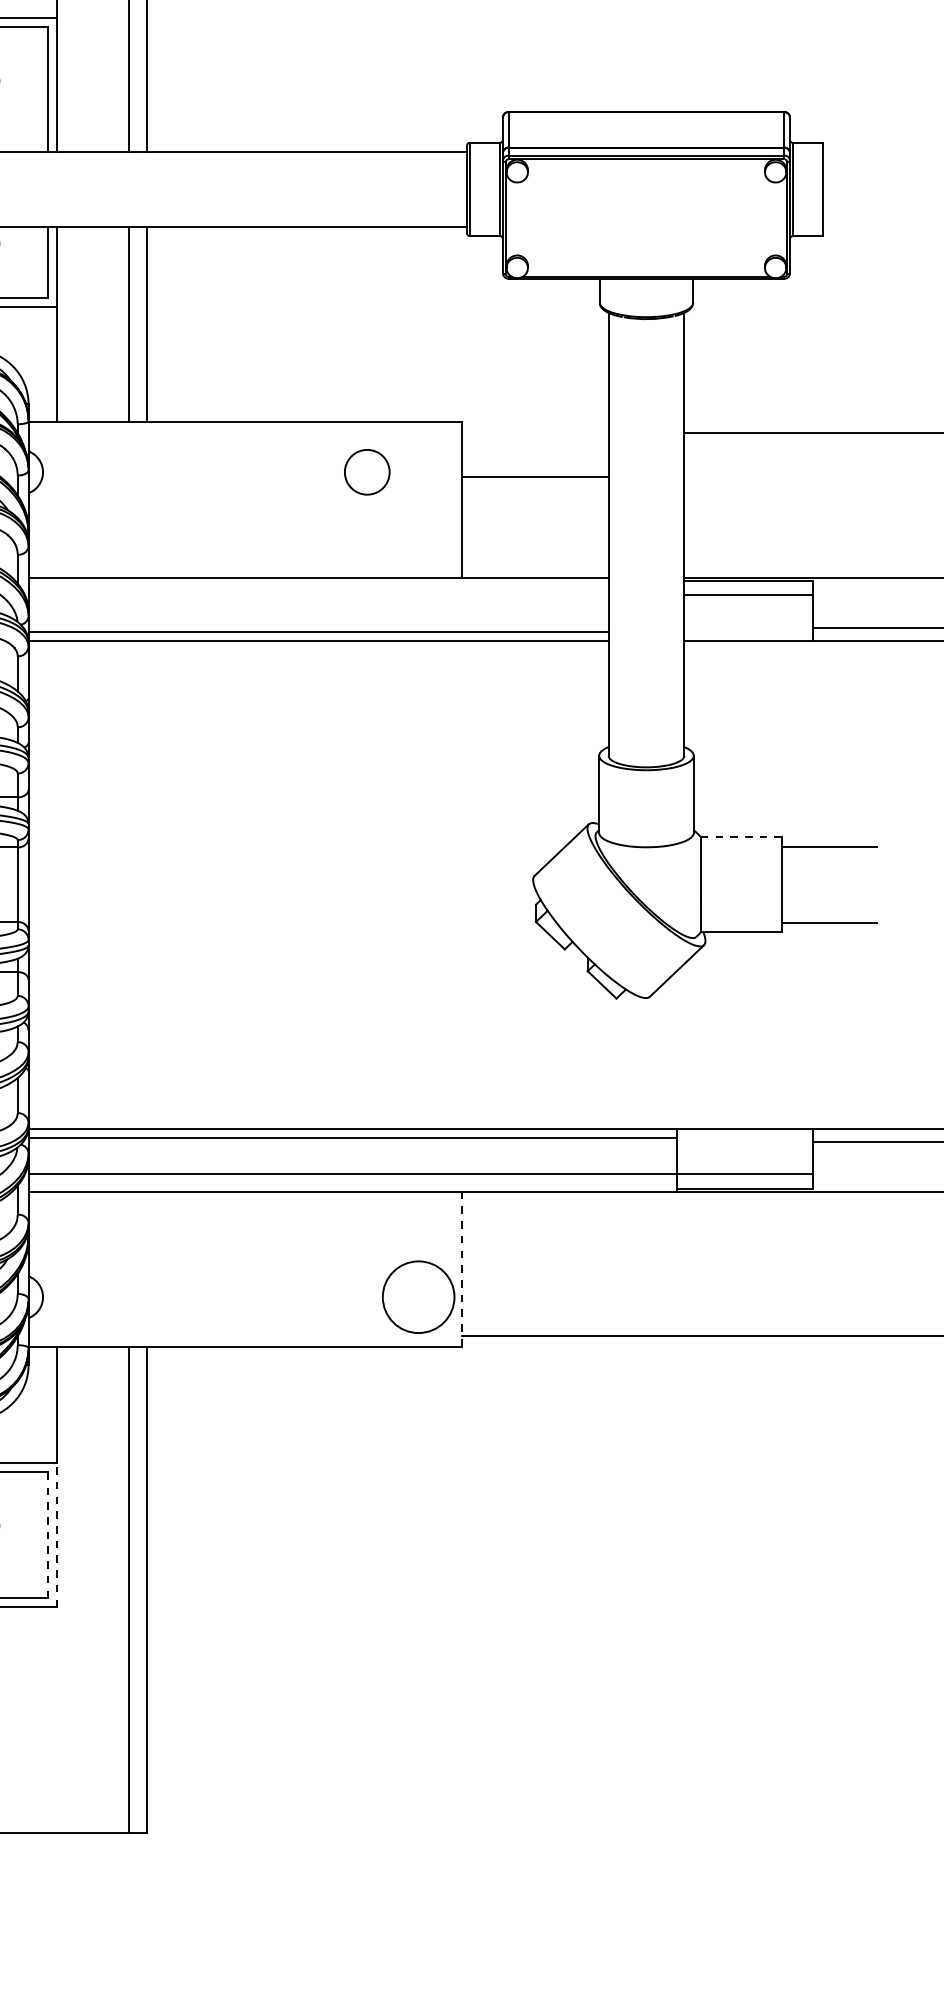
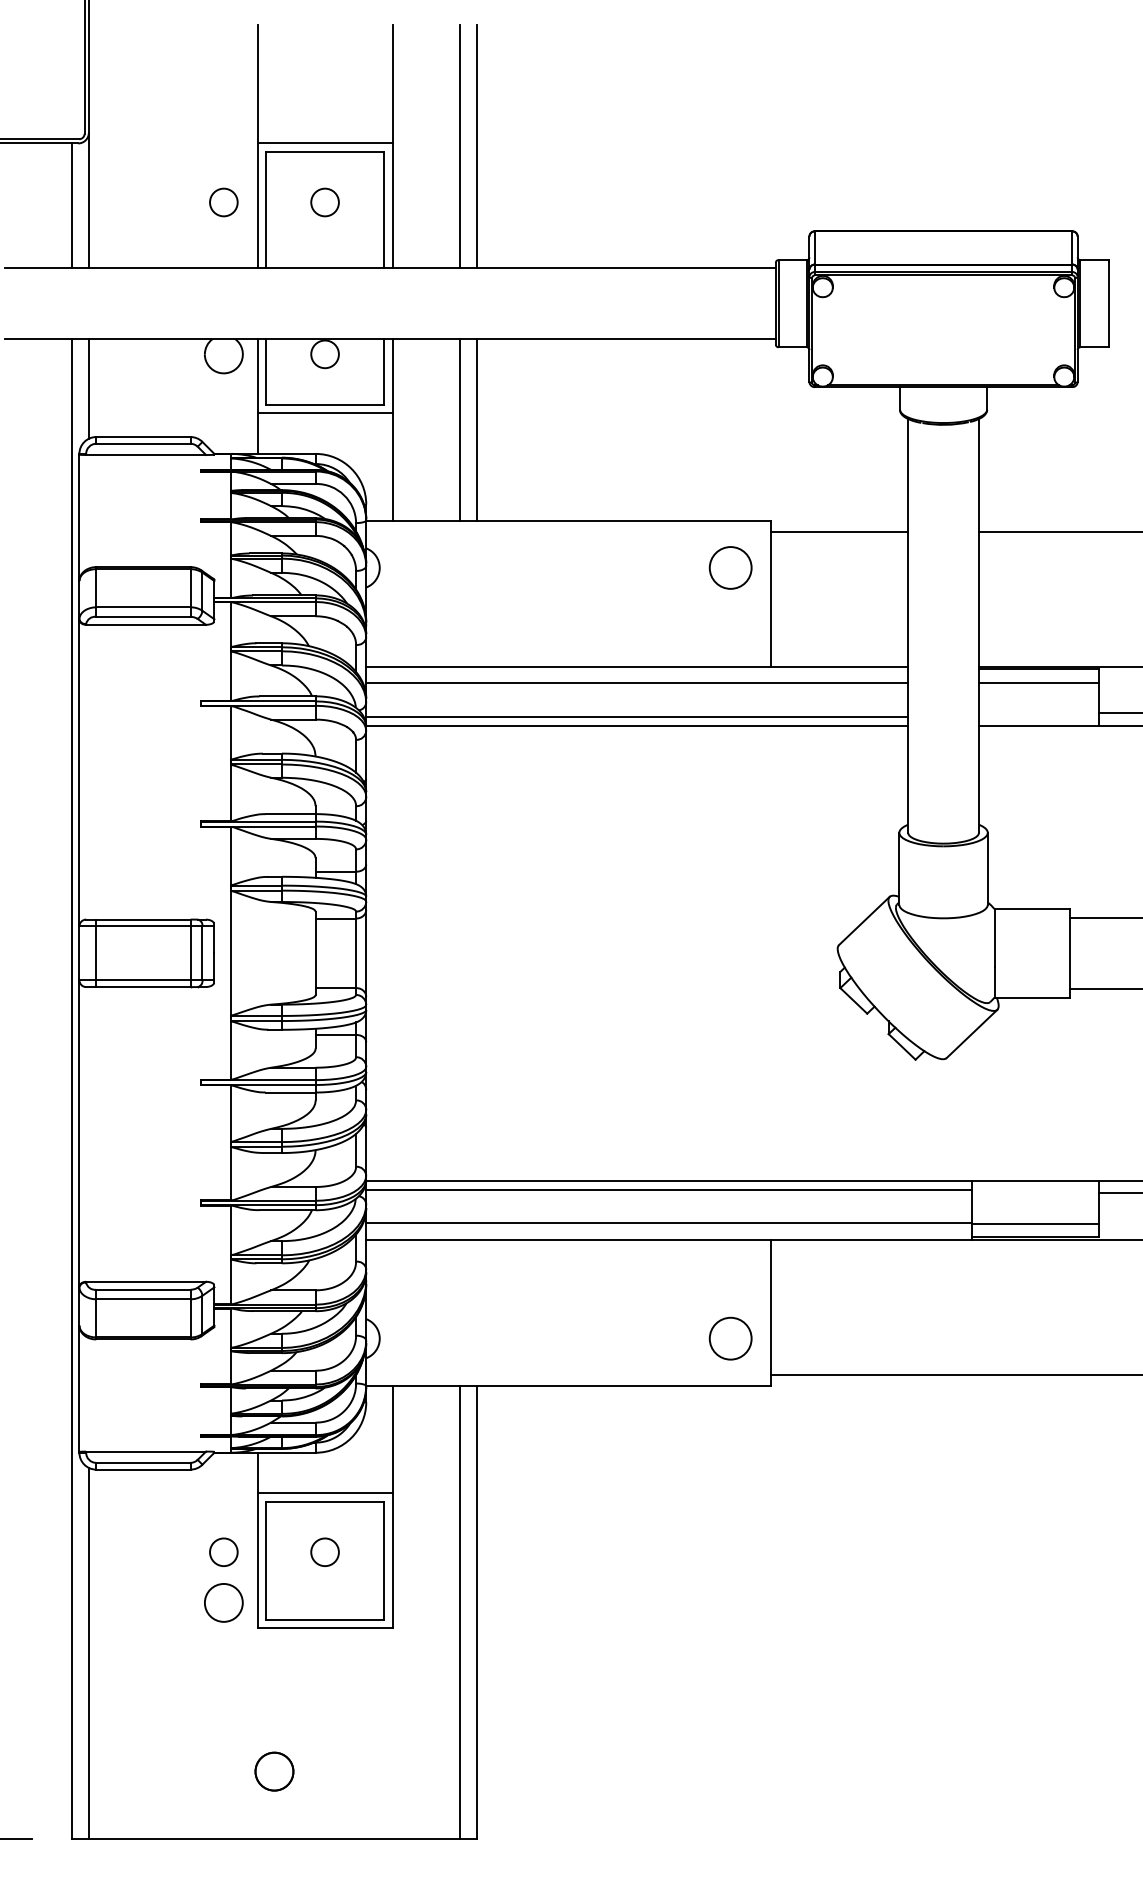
circle: (367, 471) -> (730, 567), moved
line: (535, 477) -> (839, 531), moved
line: (318, 595) -> (637, 683), added
line: (741, 837) -> (1032, 909), dashed -> solid
line: (462, 1269) -> (771, 1312), dashed -> solid
circle: (418, 1297) -> (730, 1338), size x0.62
line: (48, 1534) -> (384, 1560), dashed -> solid
line: (56, 1534) -> (392, 1560), dashed -> solid

